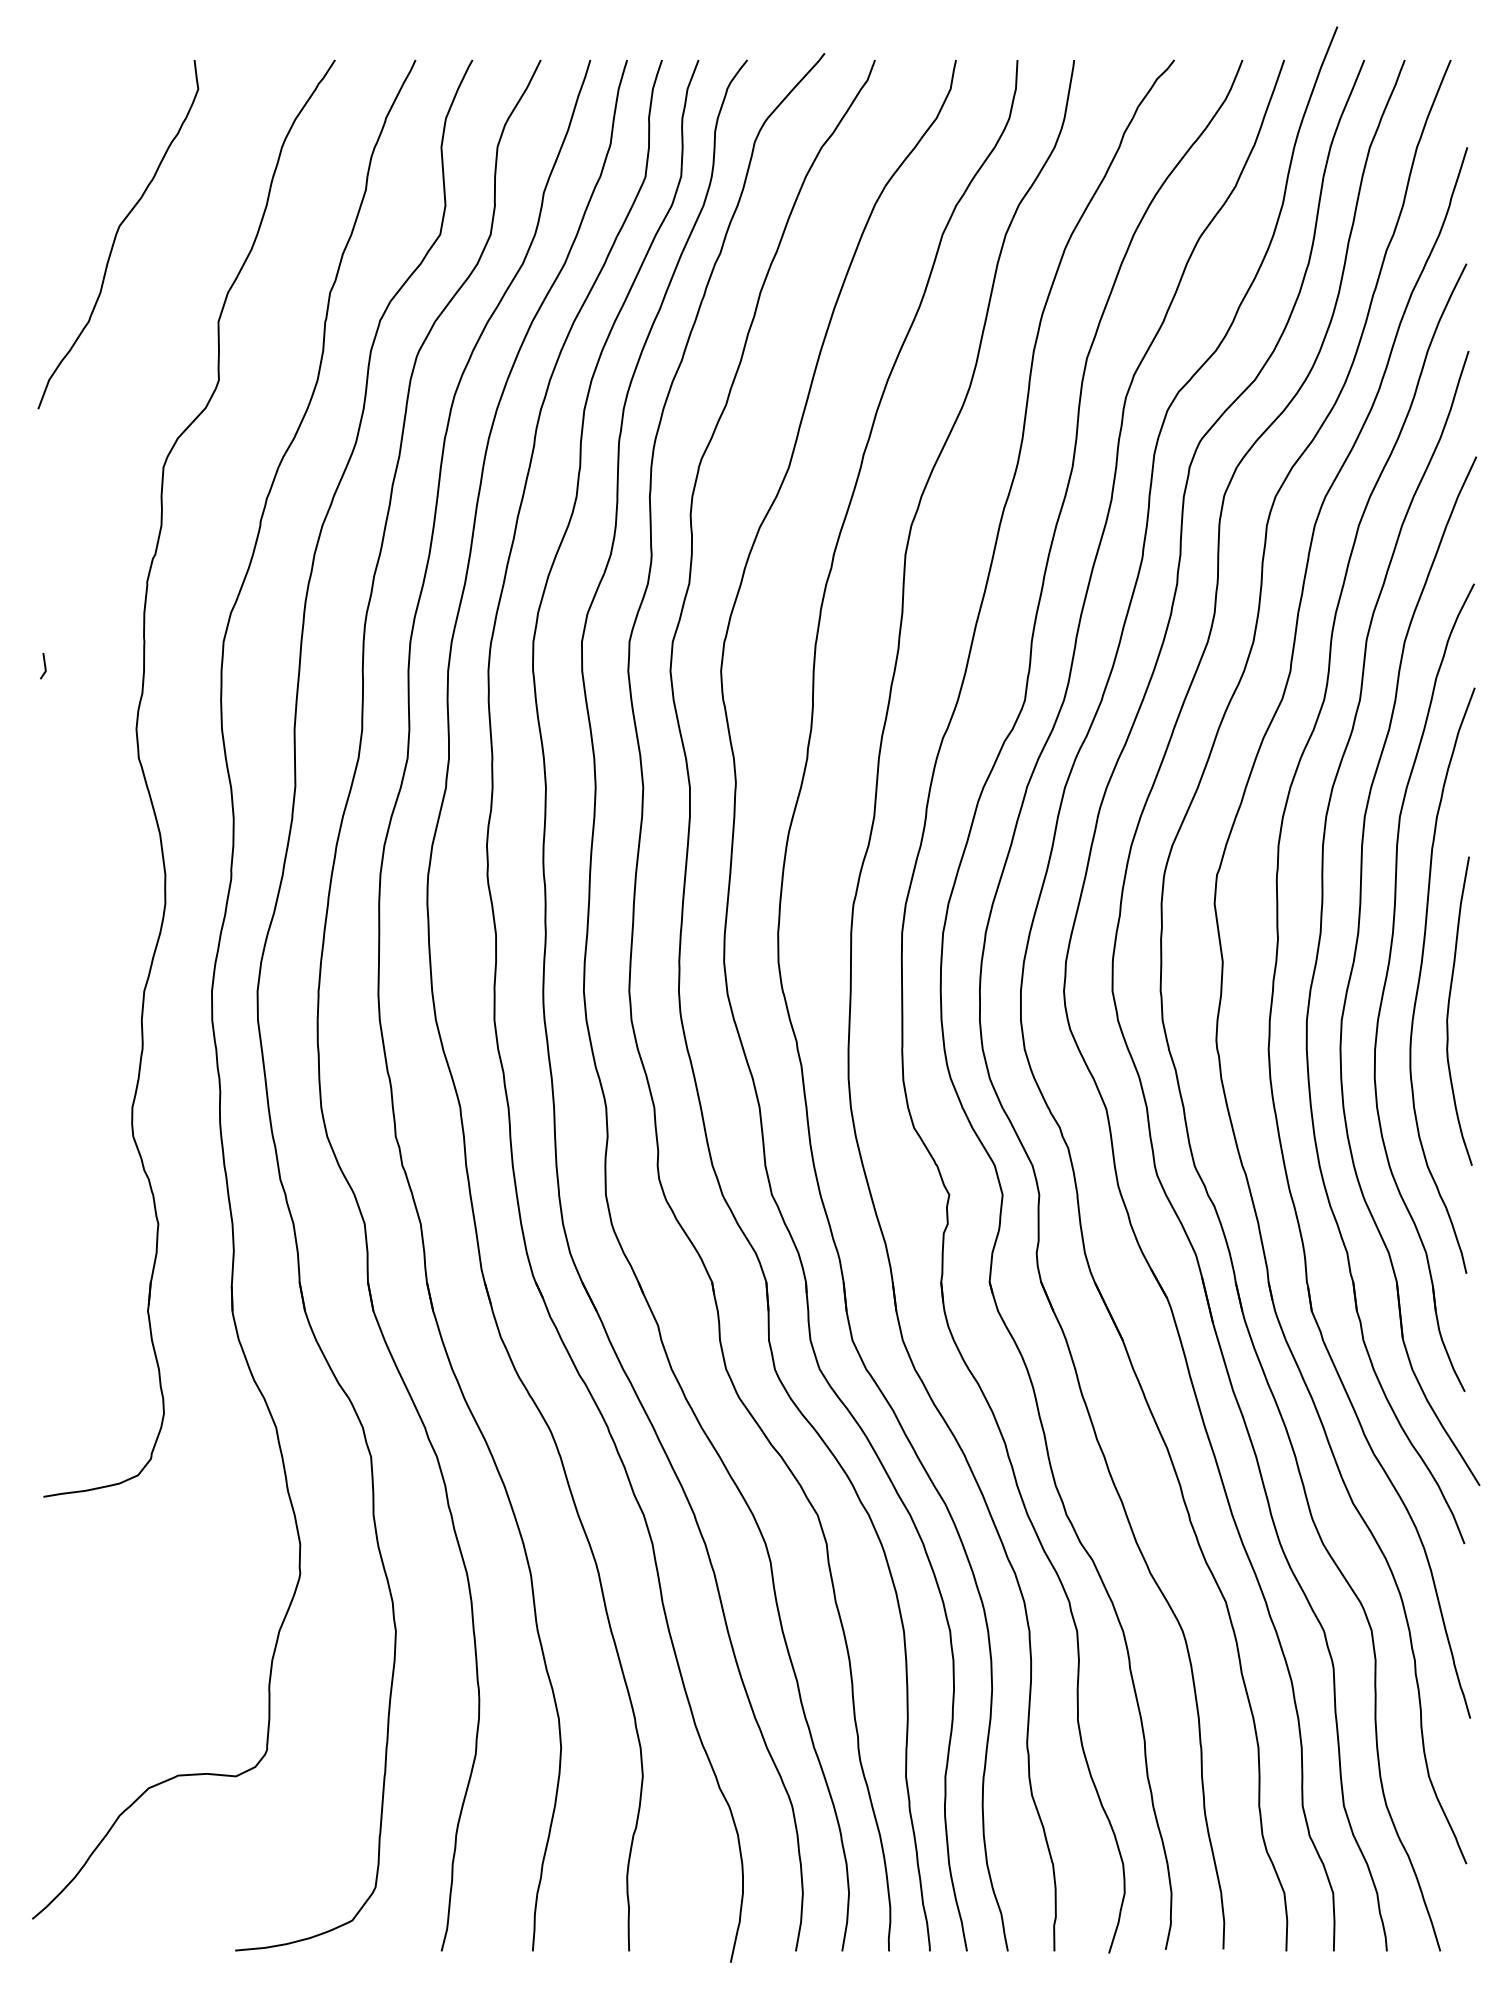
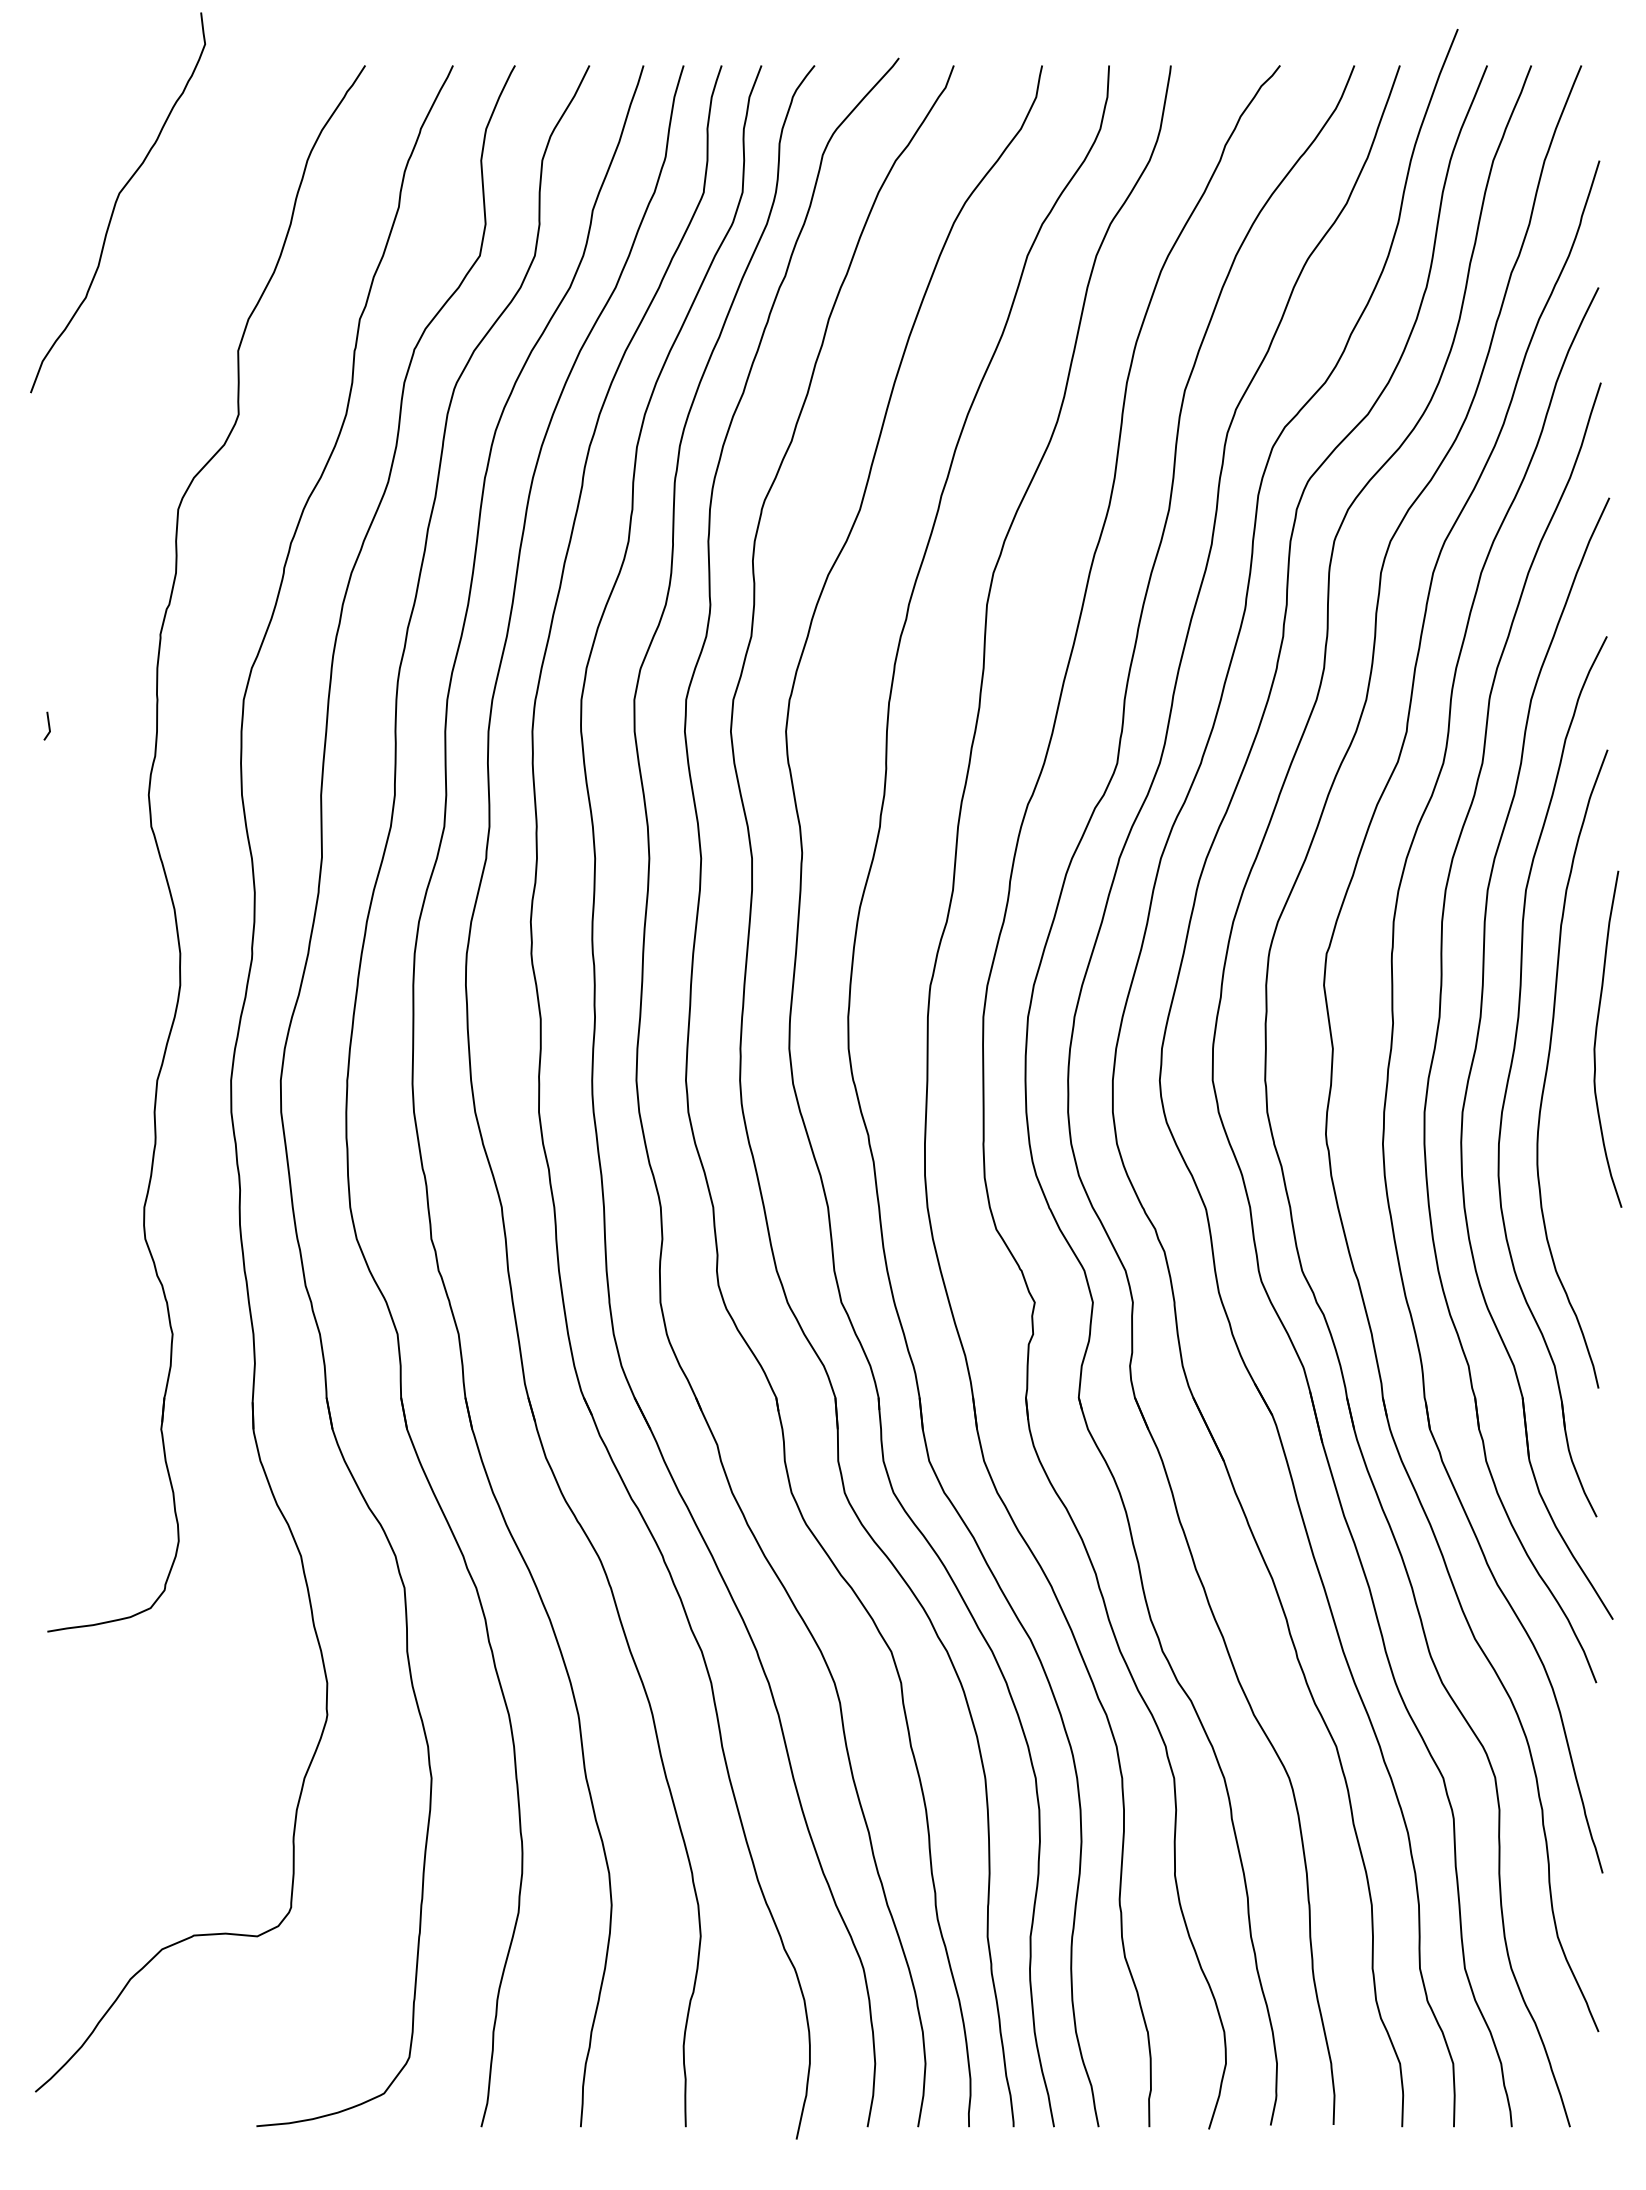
curve: (117, 233) -> (117, 201), moved
curve: (1449, 1010) -> (1596, 1038), moved

